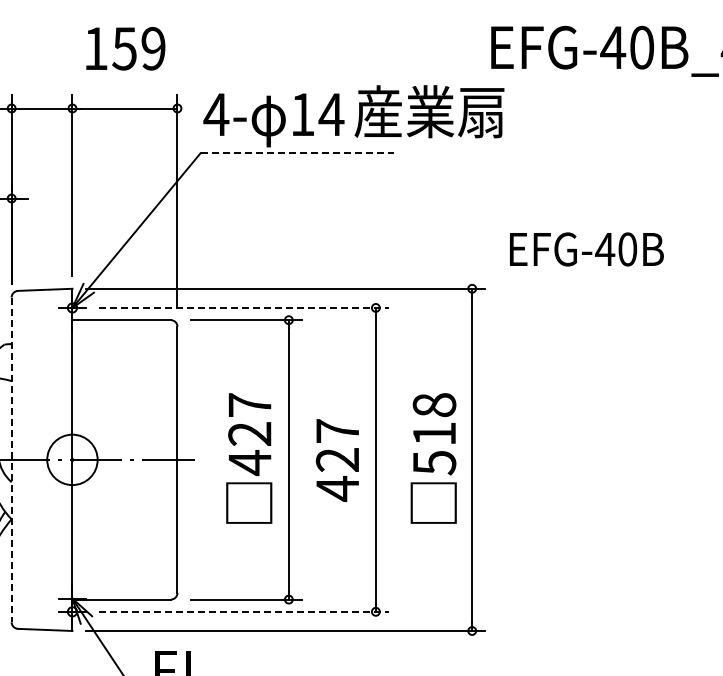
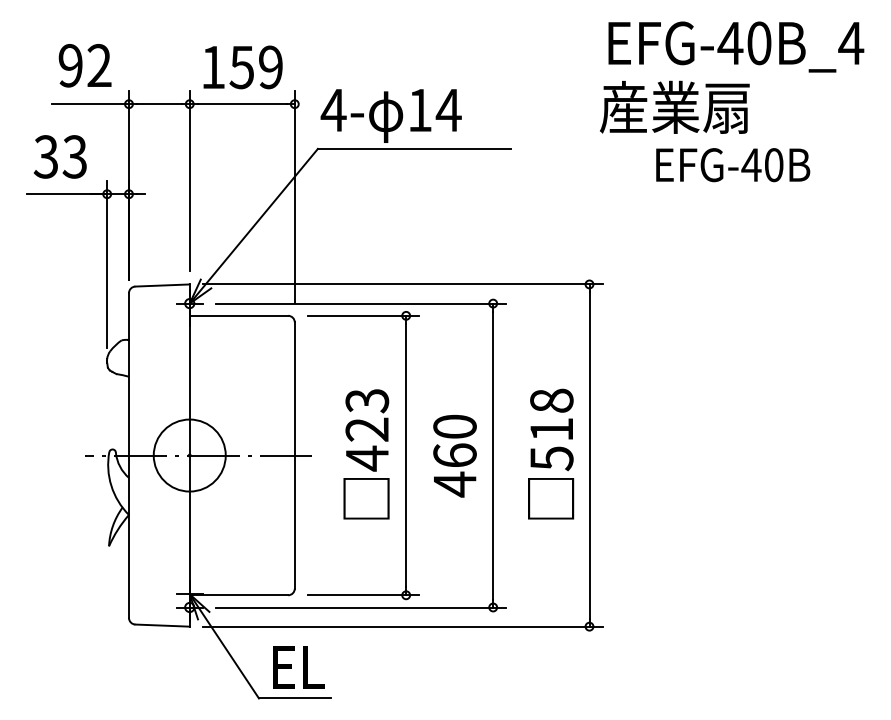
text: (125, 48) -> (242, 67), moved
text: (429, 110) -> (674, 106), moved
line: (297, 152) -> (414, 148), dashed -> solid
text: (587, 249) -> (733, 165), moved
line: (244, 307) -> (361, 303), dashed -> solid
text: (250, 404) -> (367, 400), 427 -> 423
text: (337, 444) -> (454, 440), 427 -> 460
circle: (72, 459) -> (189, 455), size x1.43
line: (11, 460) -> (128, 456), dashed -> solid
line: (244, 611) -> (361, 607), dashed -> solid

